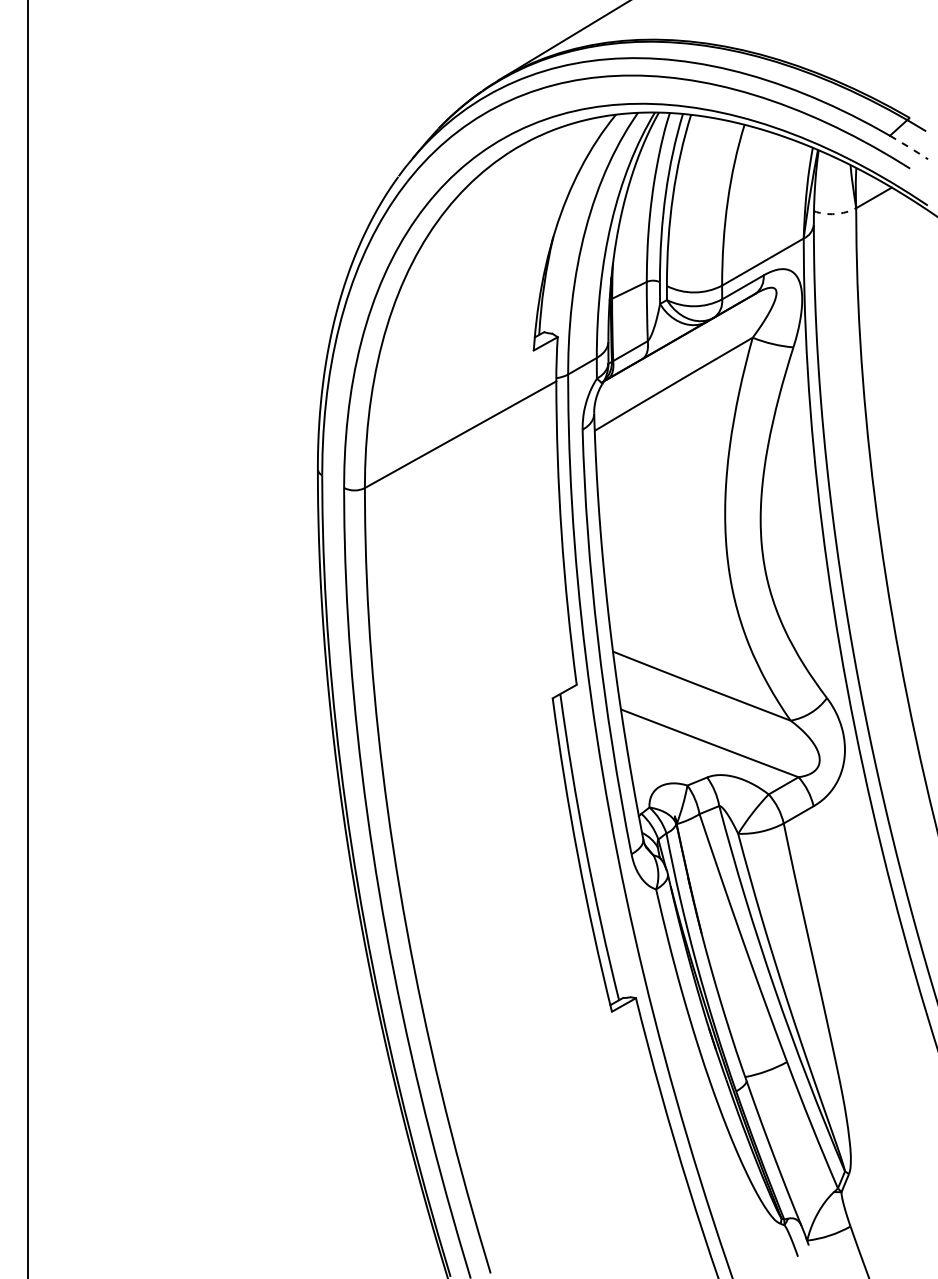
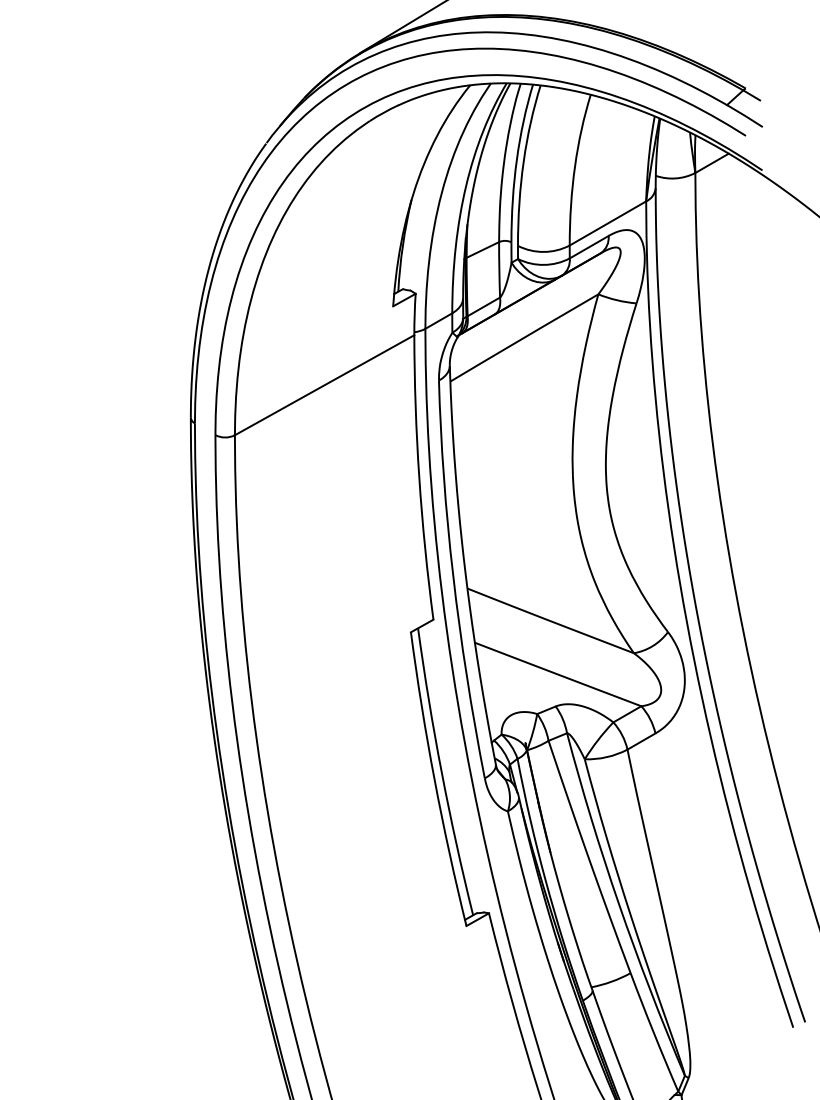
line: (909, 147) -> (745, 116), dashed -> solid
arc: (835, 214) -> (675, 178), dashed -> solid

